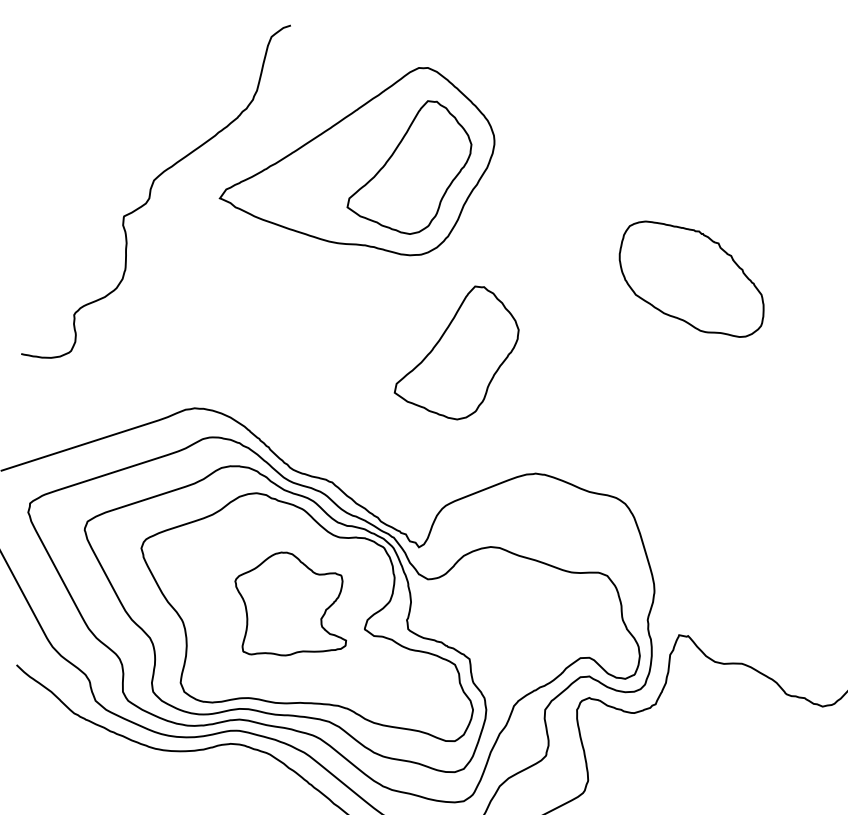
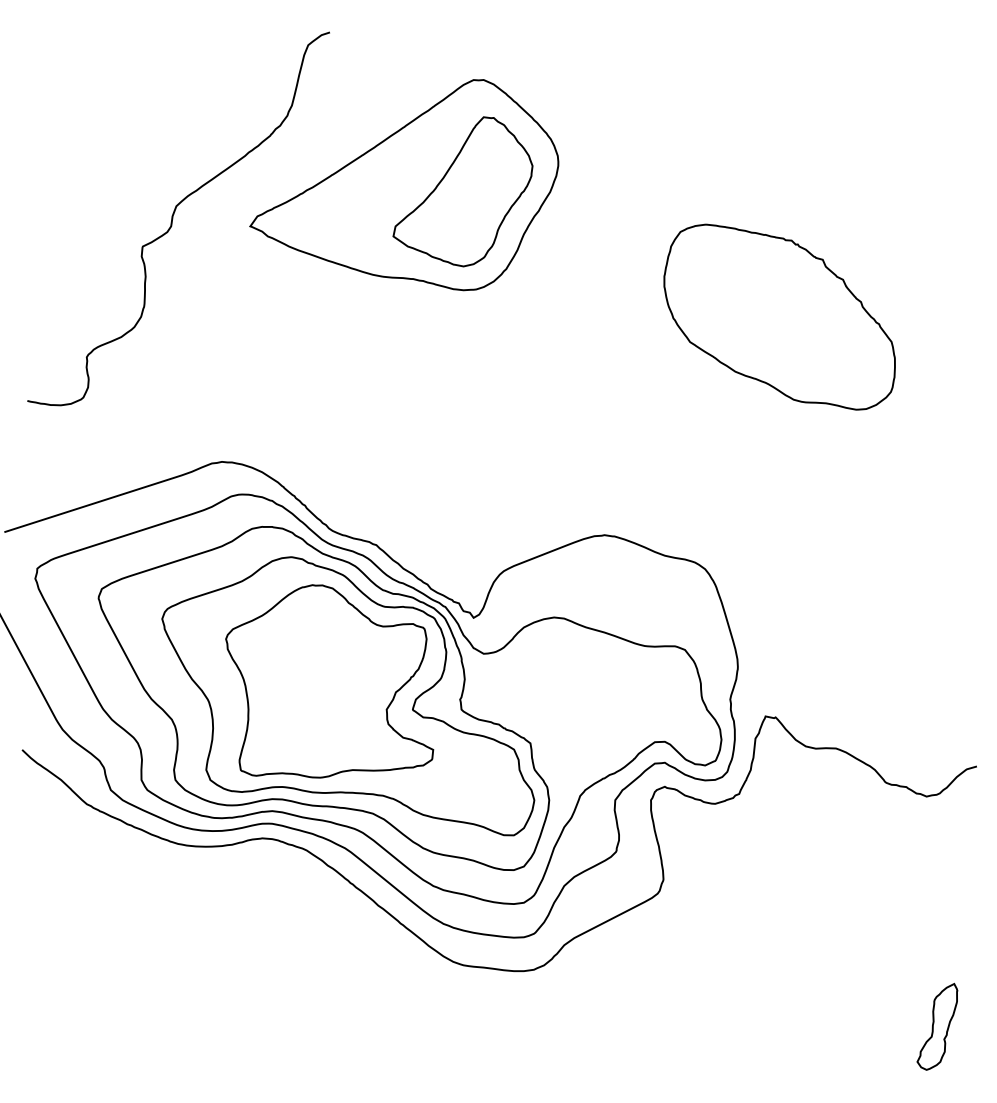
part: (691, 278) -> (779, 316), size x1.43
part: (456, 352) -> (515, 399), removed
part: (290, 604) -> (329, 681), size x1.67

